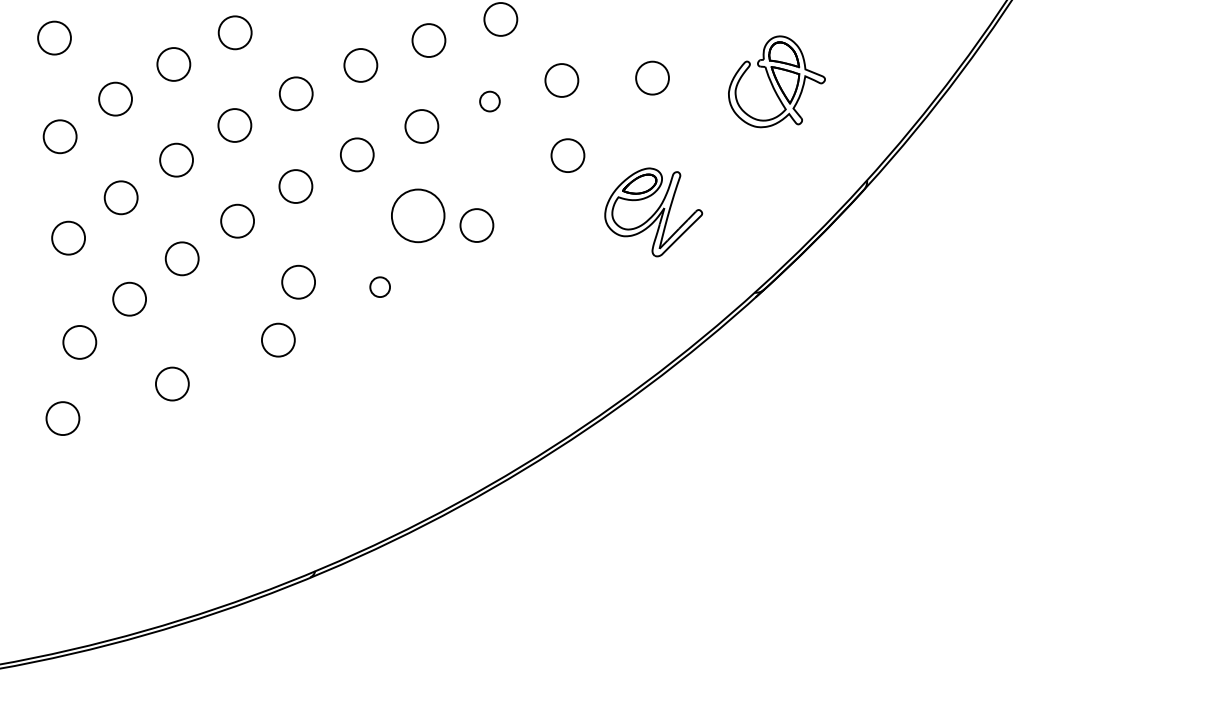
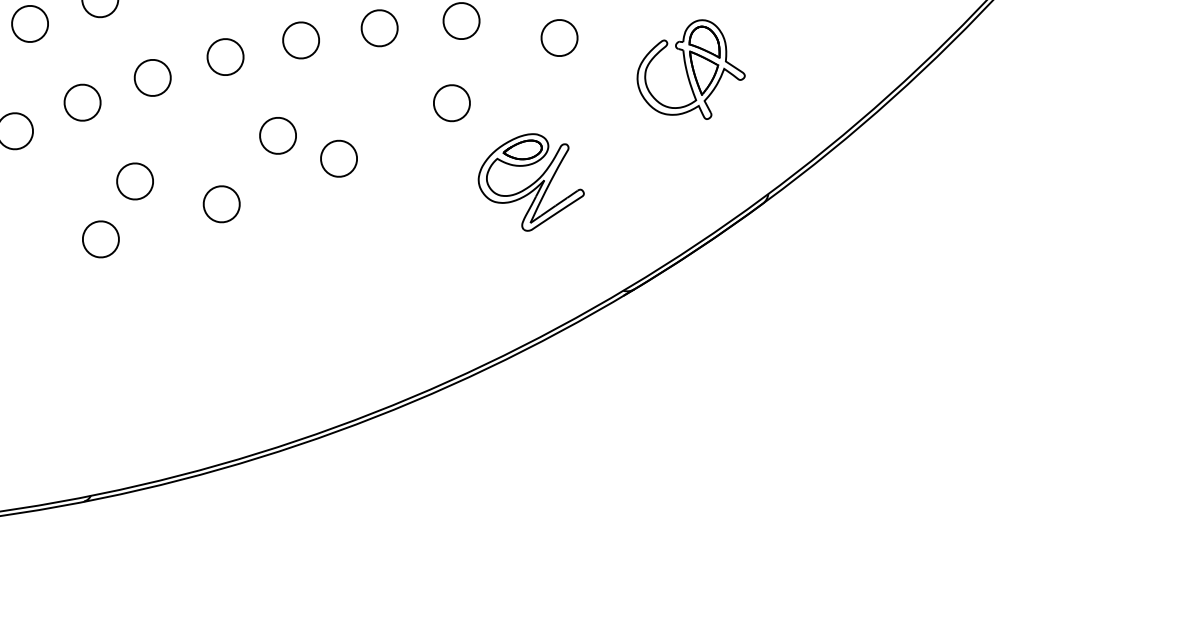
circle: (489, 101) -> (379, 28), size x1.67
circle: (418, 215) -> (278, 135), size x0.62
circle: (379, 286) -> (221, 203), size x1.67

